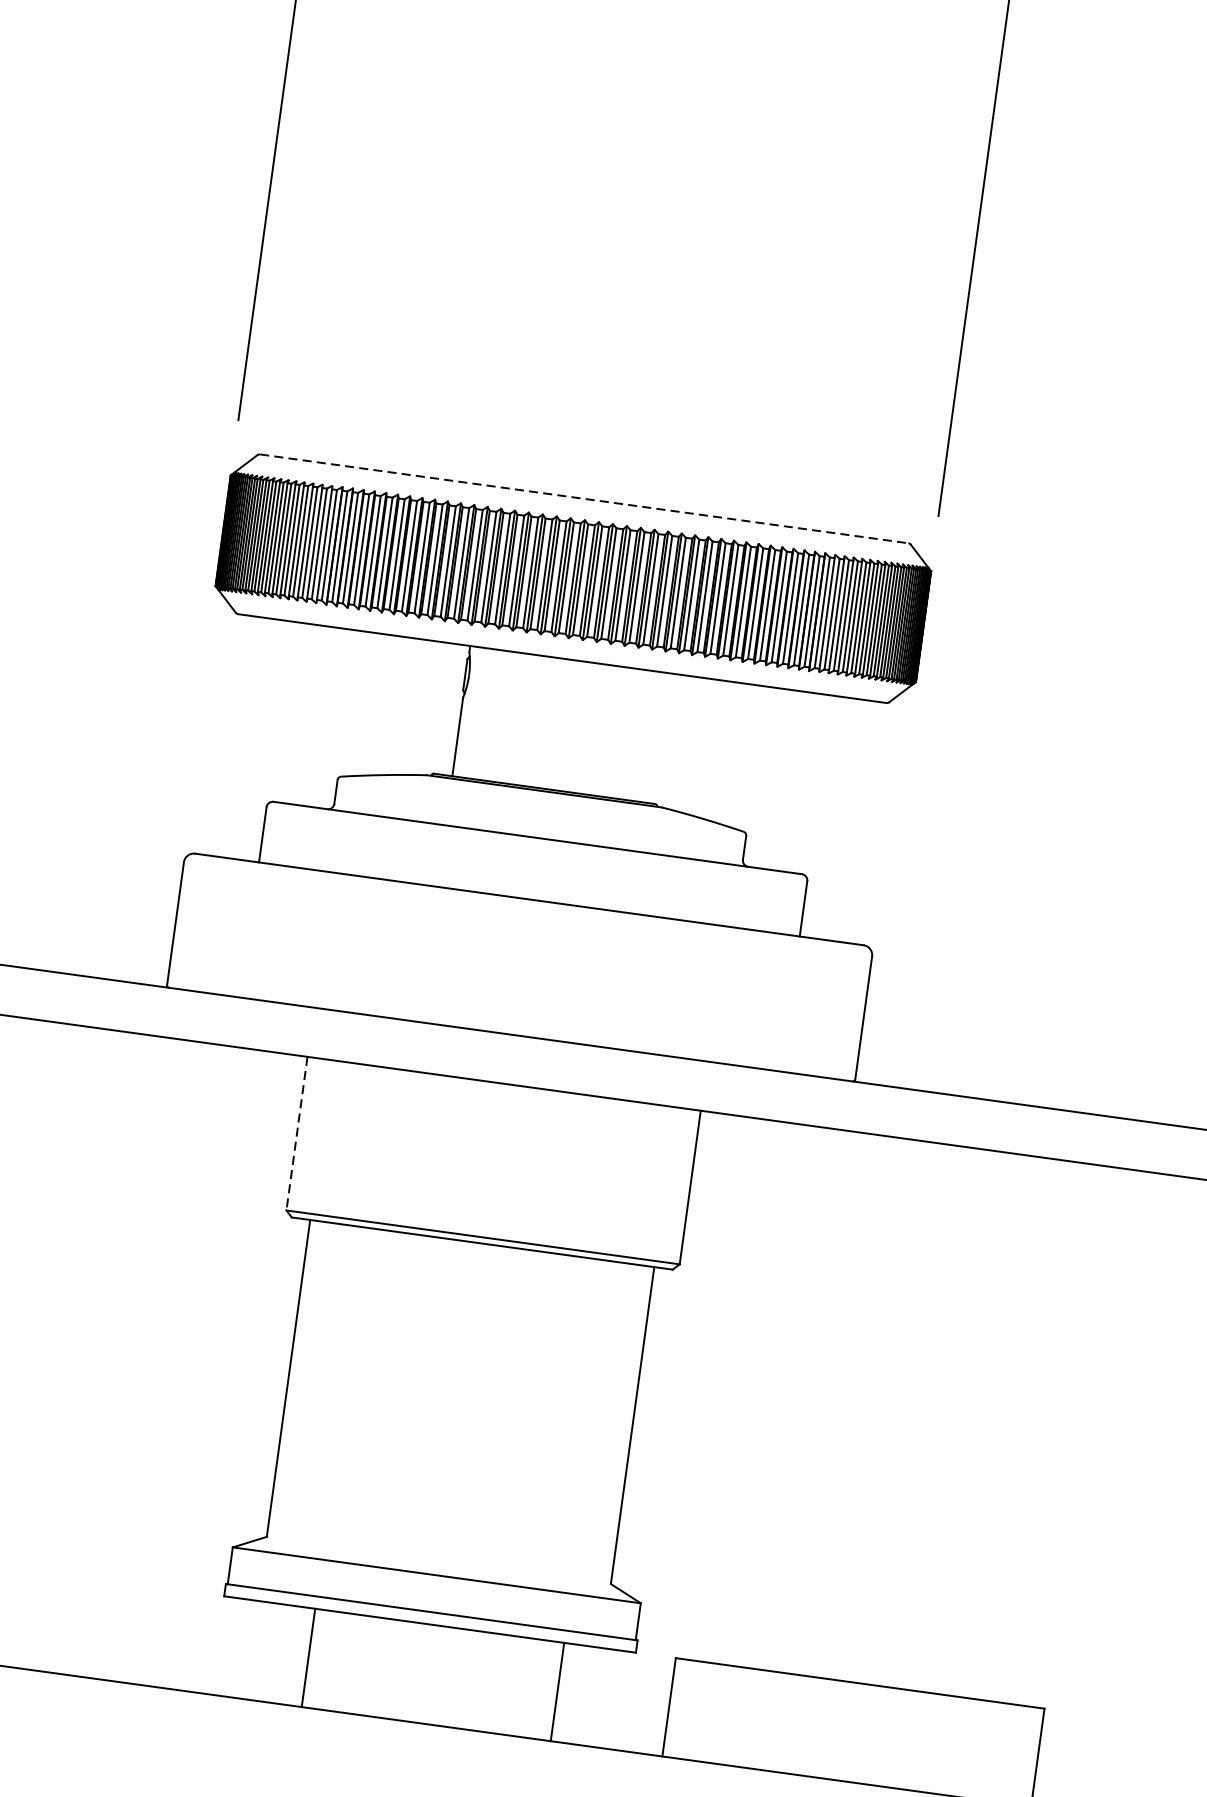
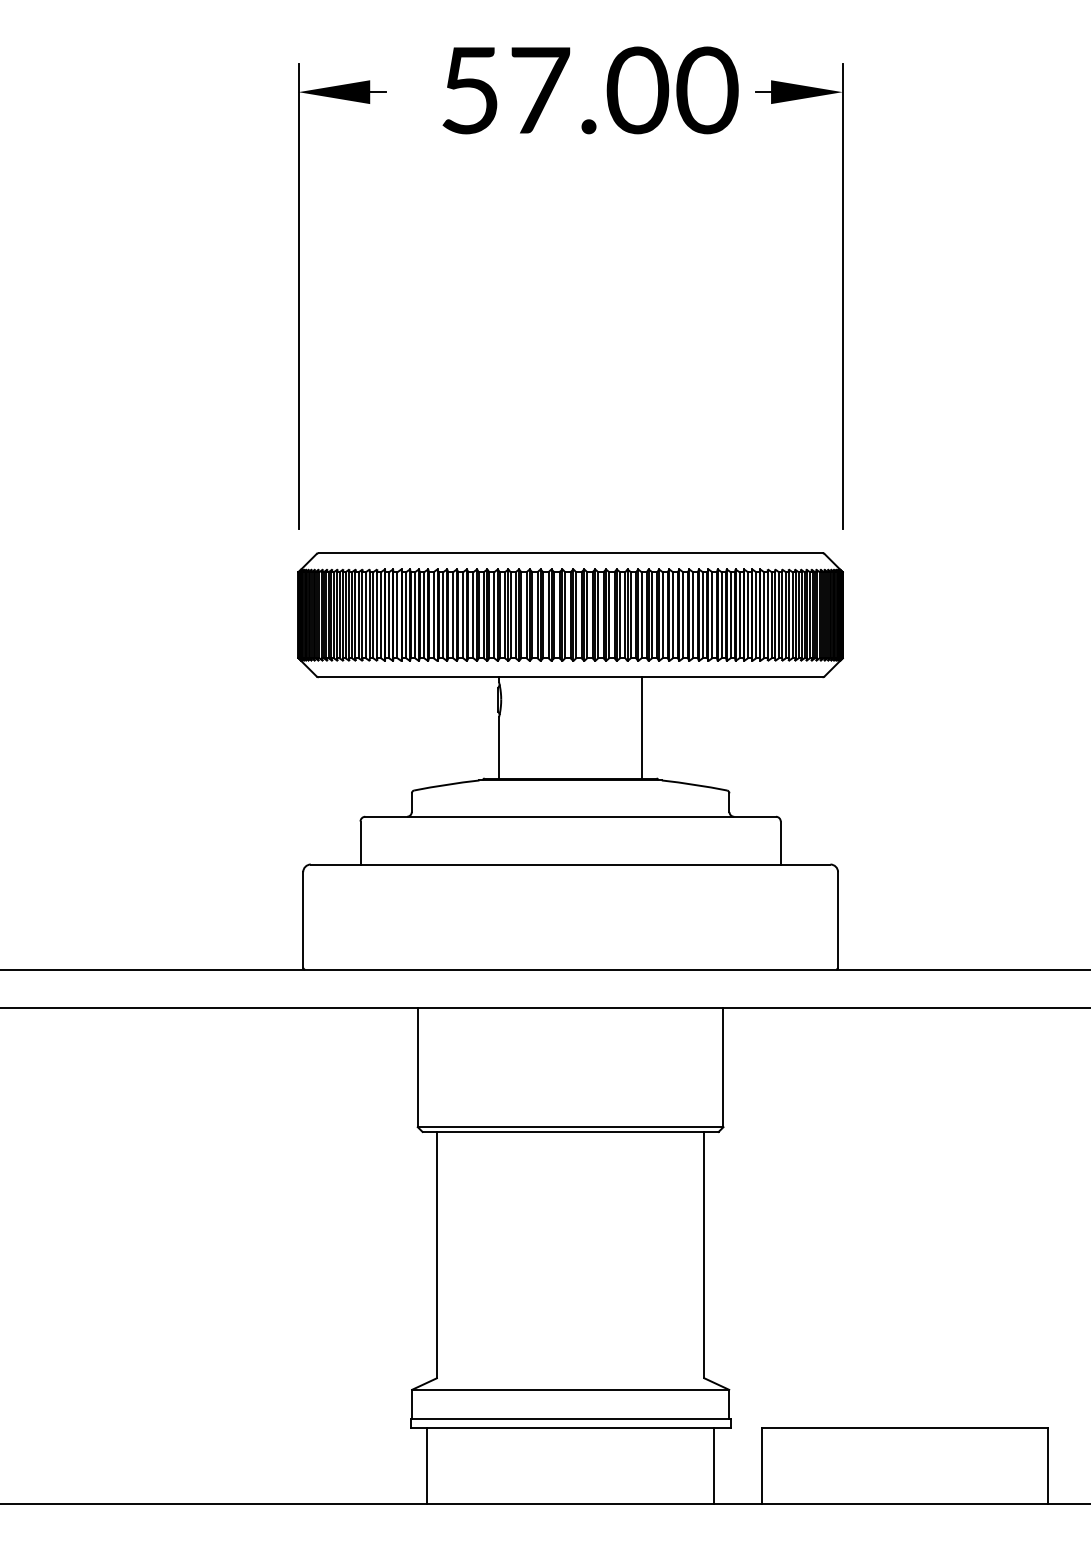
line: (584, 499) -> (570, 553), dashed -> solid
line: (645, 735) -> (642, 727), added
line: (296, 1133) -> (417, 1067), dashed -> solid
line: (308, 1658) -> (427, 1466), moved
line: (556, 1692) -> (713, 1466), moved

